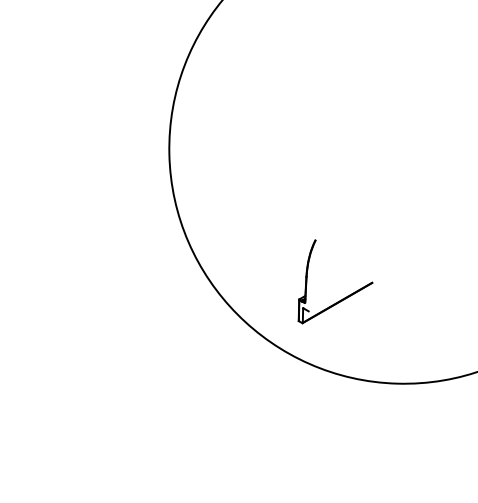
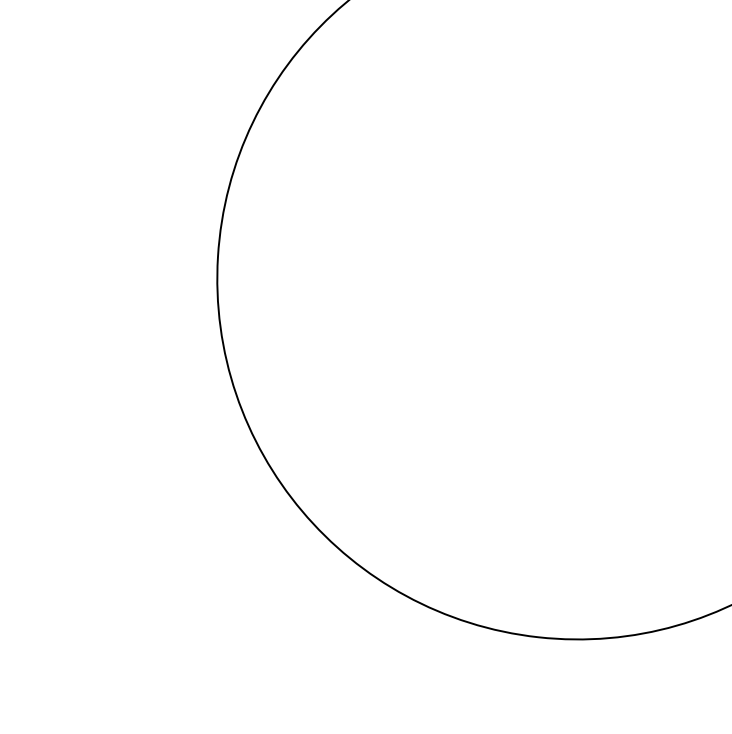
part: (344, 297) -> (468, 498), removed

